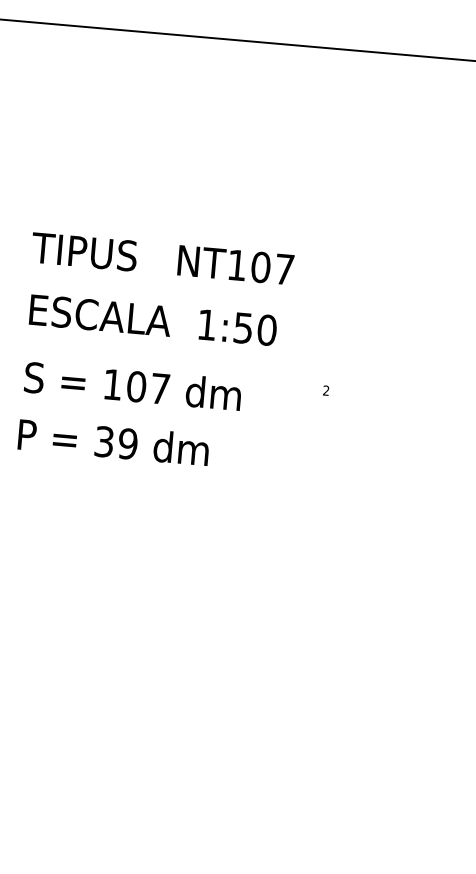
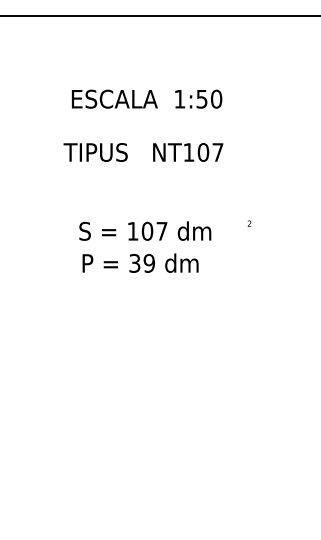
text: (154, 319) -> (147, 98), moved
text: (133, 385) -> (145, 230), moved
text: (113, 441) -> (140, 262), moved

